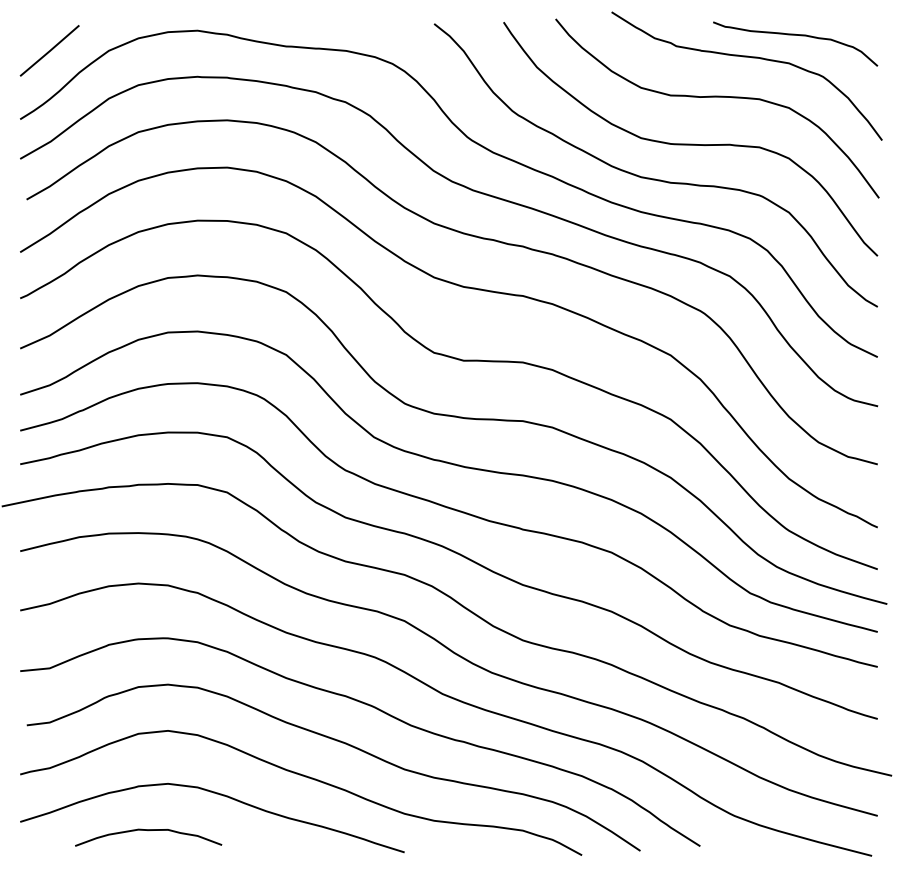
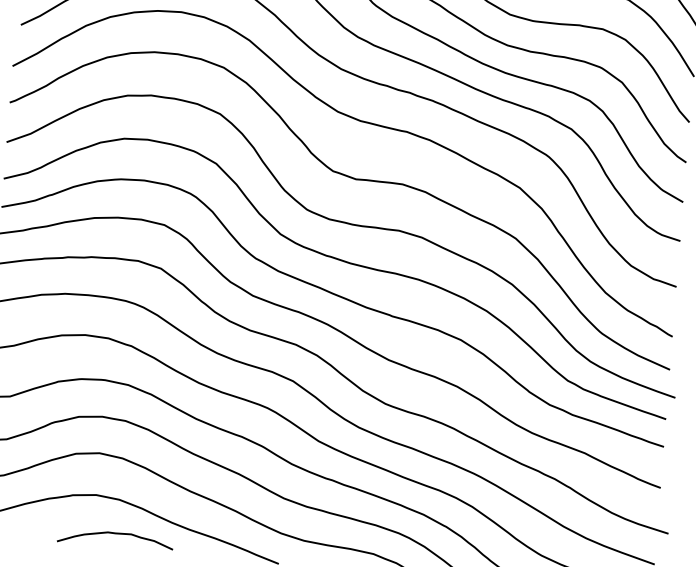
curve: (148, 830) -> (115, 533), moved

